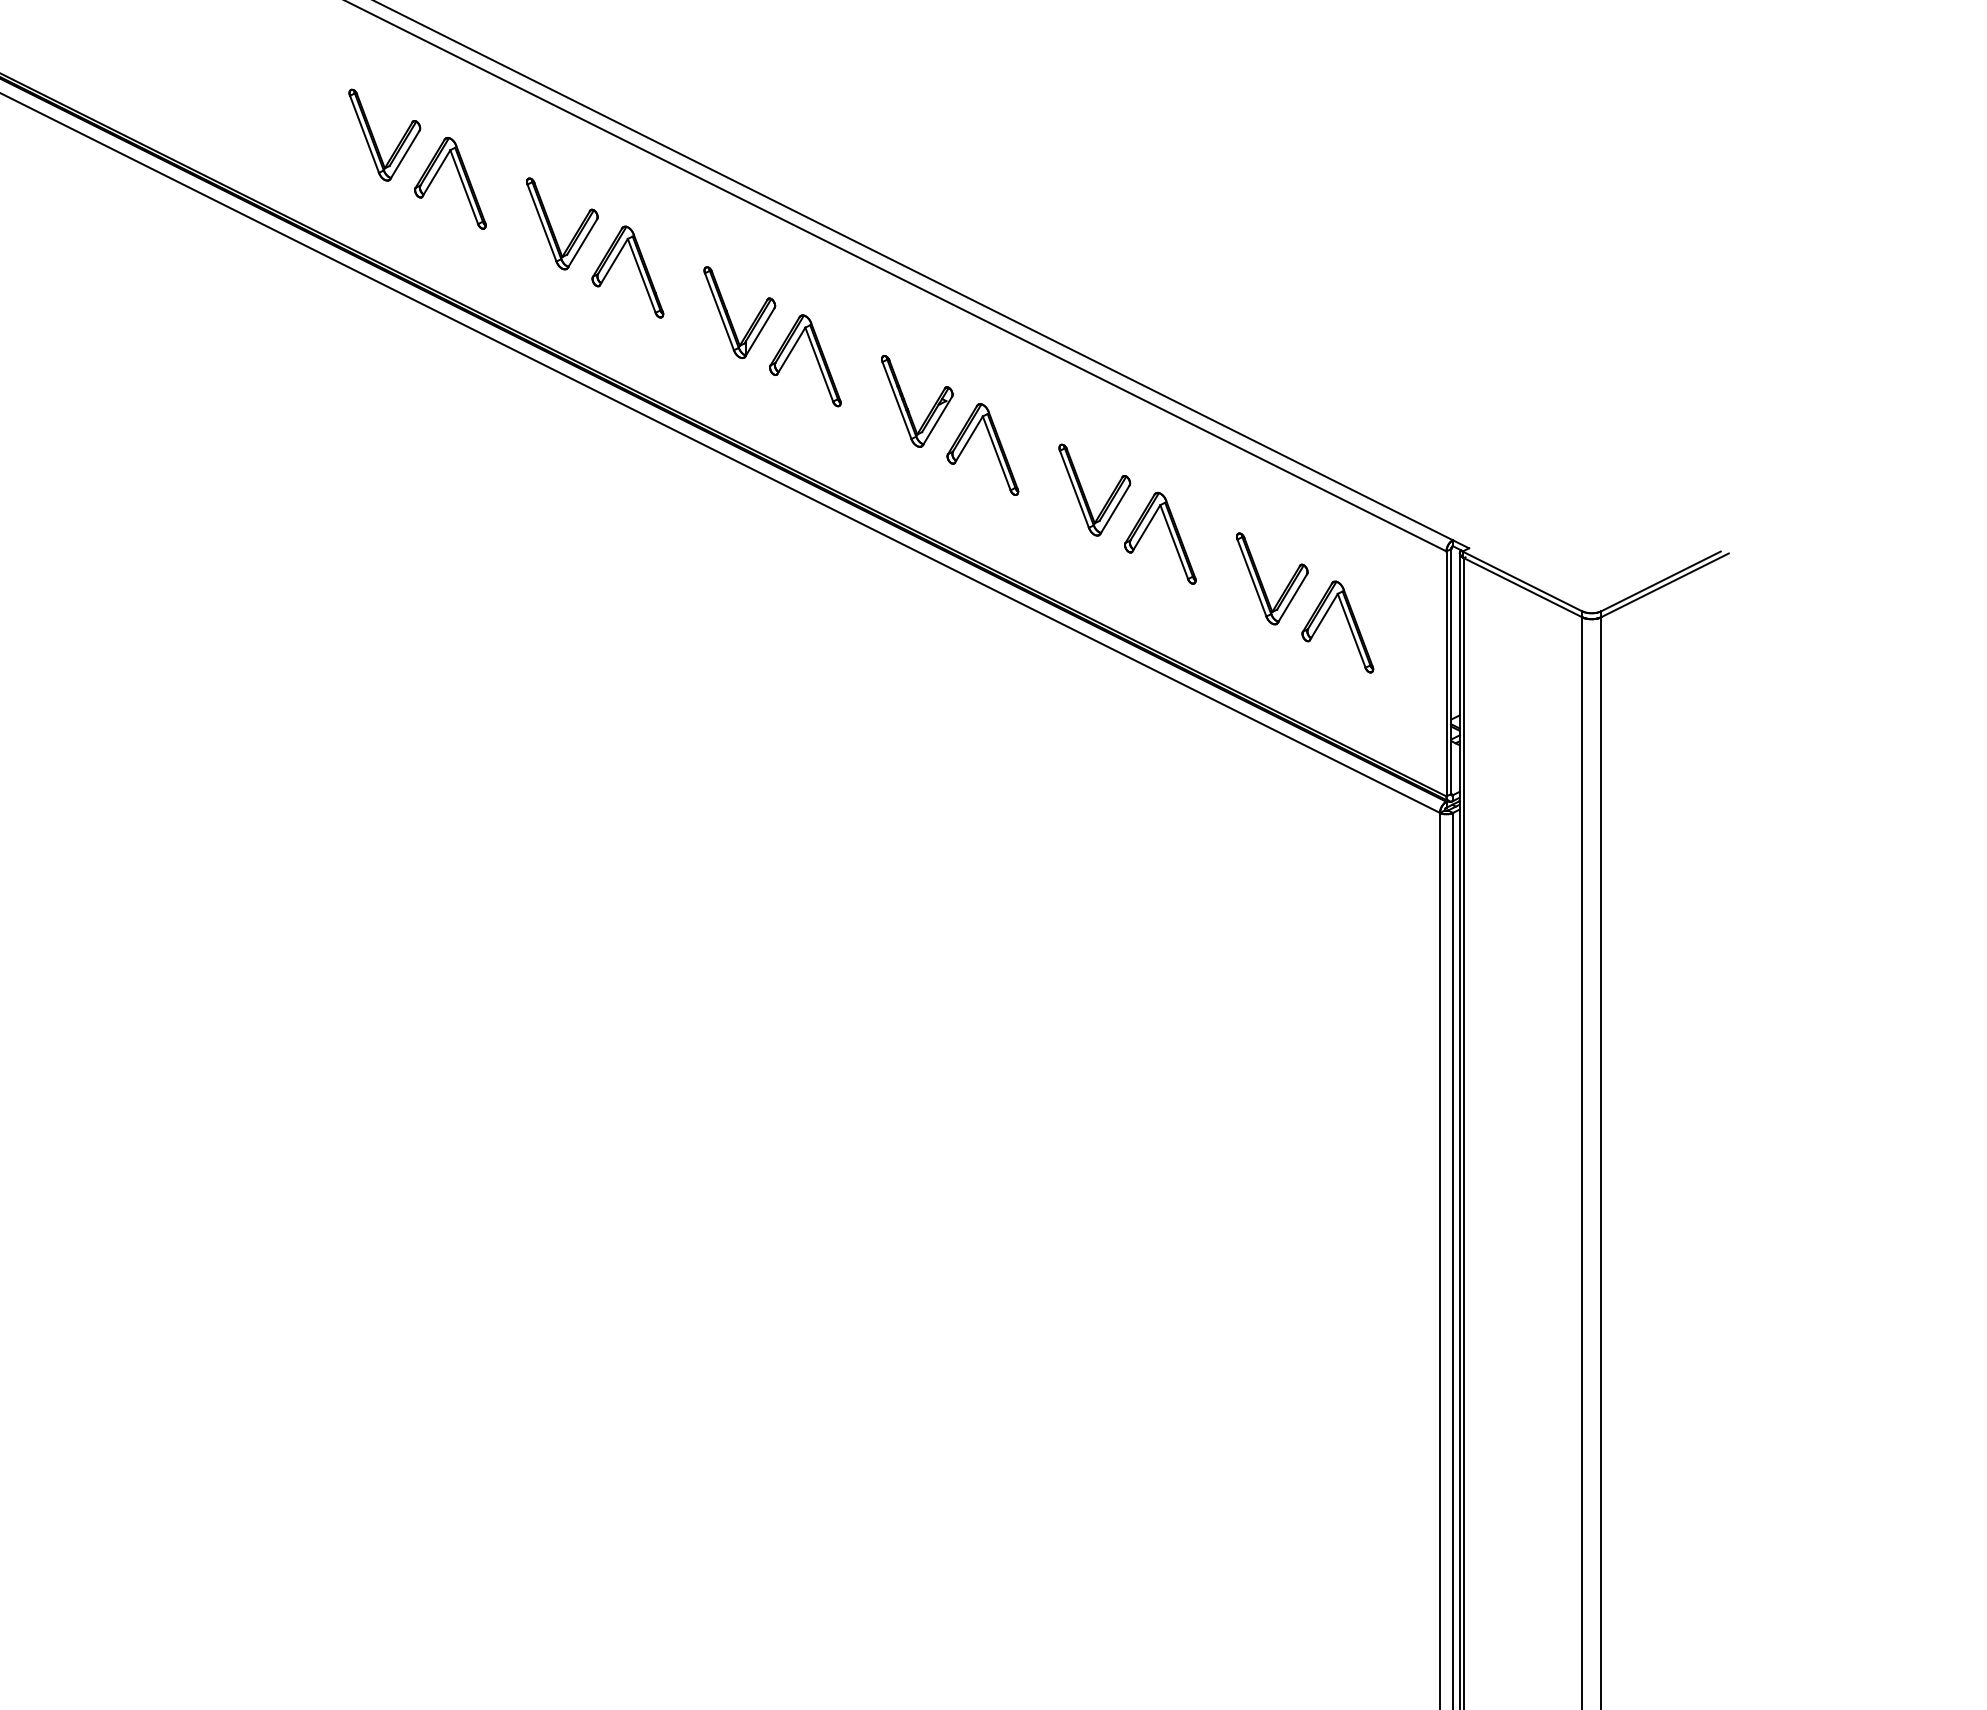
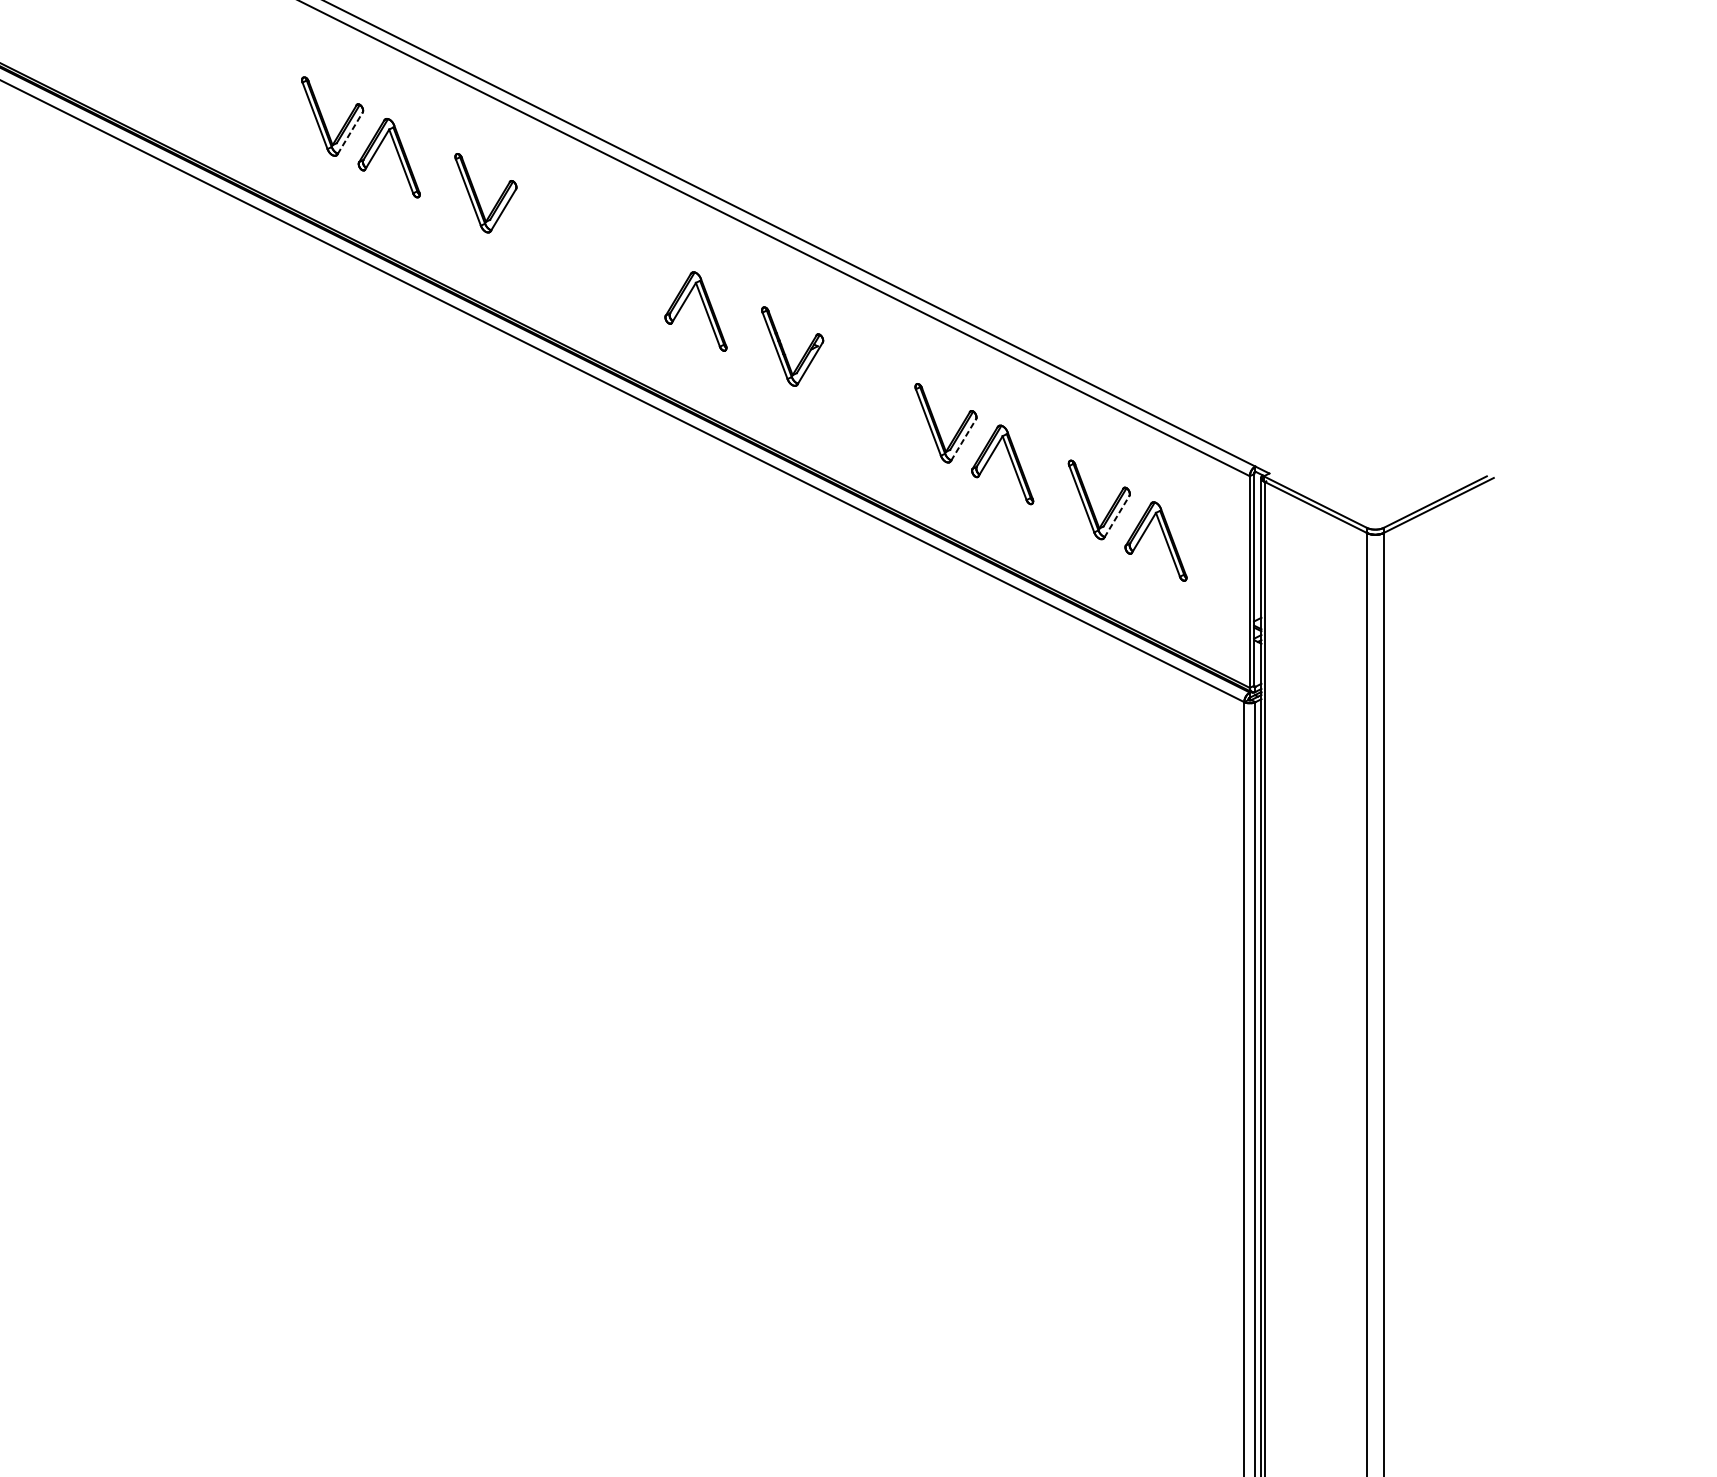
line: (405, 154) -> (350, 133), solid -> dashed
part: (637, 267) -> (550, 230), removed
part: (730, 317) -> (631, 274), removed
part: (992, 445) -> (857, 384), removed
line: (1115, 509) -> (963, 439), solid -> dashed
line: (1292, 597) -> (1116, 516), solid -> dashed

